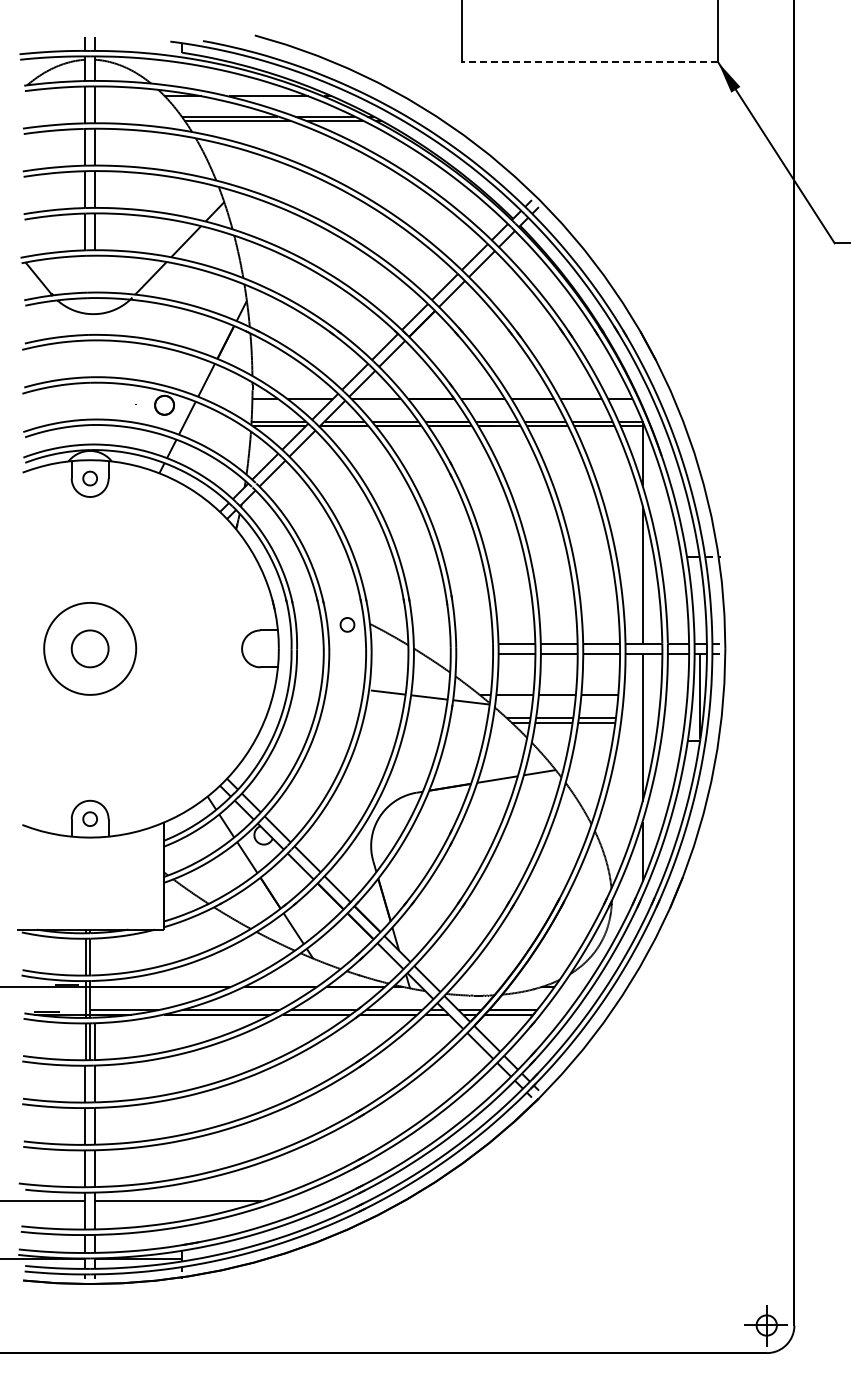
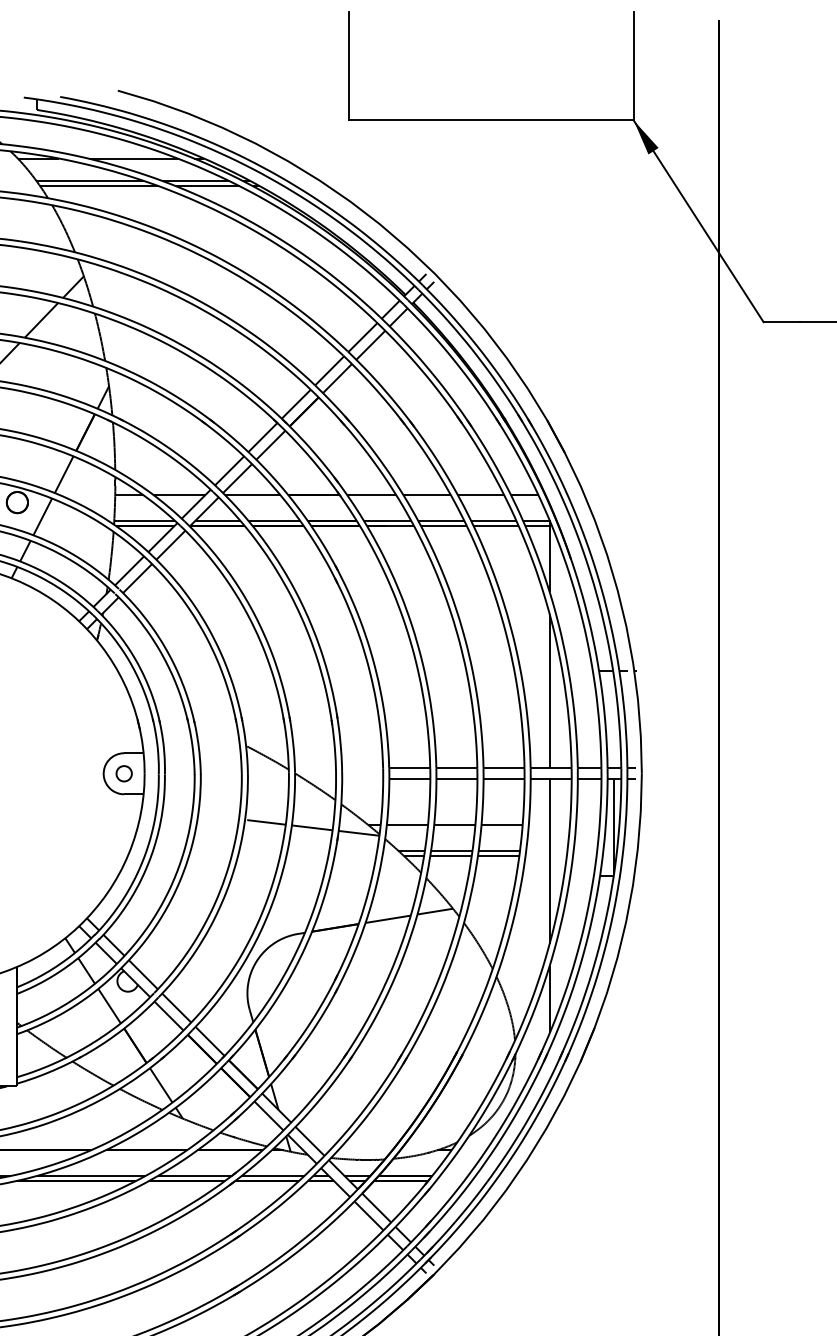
line: (590, 62) -> (491, 120), dashed -> solid
part: (347, 624) -> (124, 773), moved

